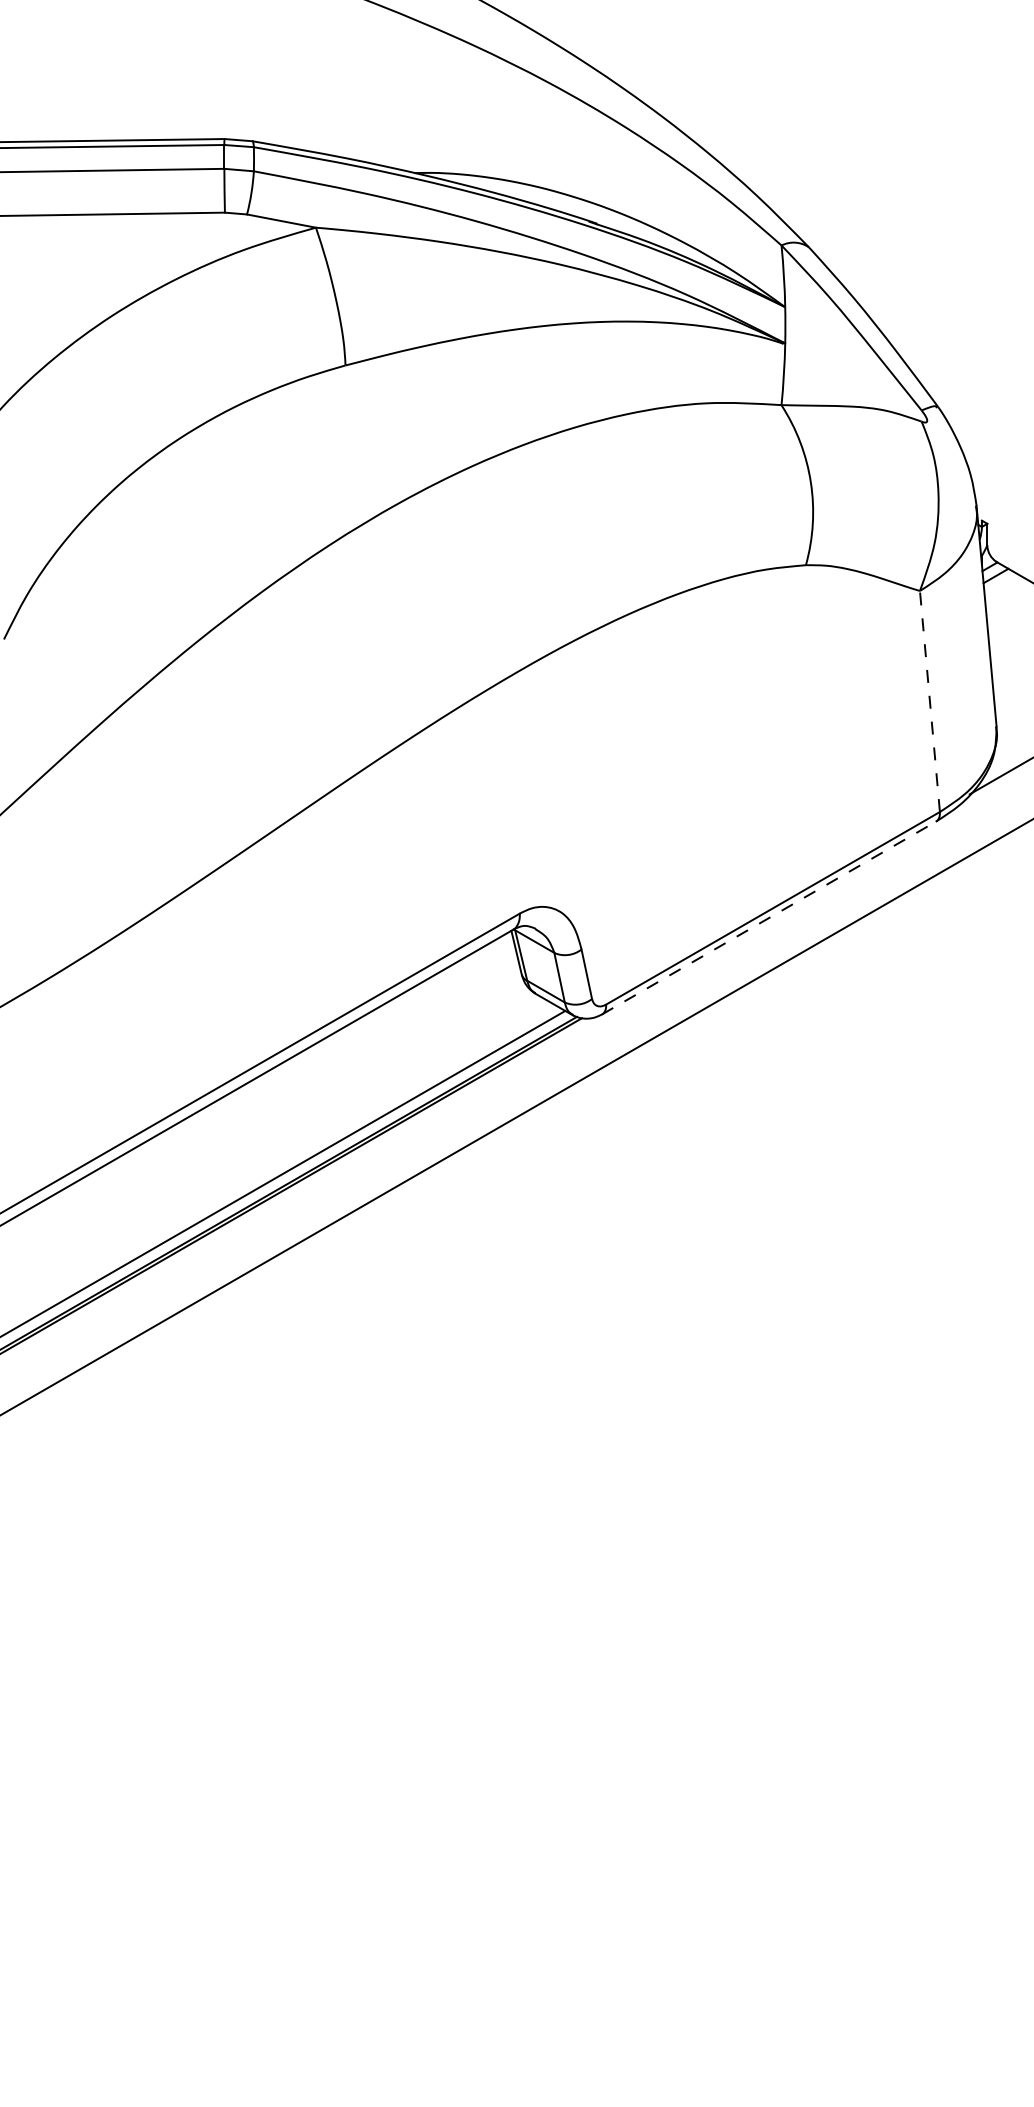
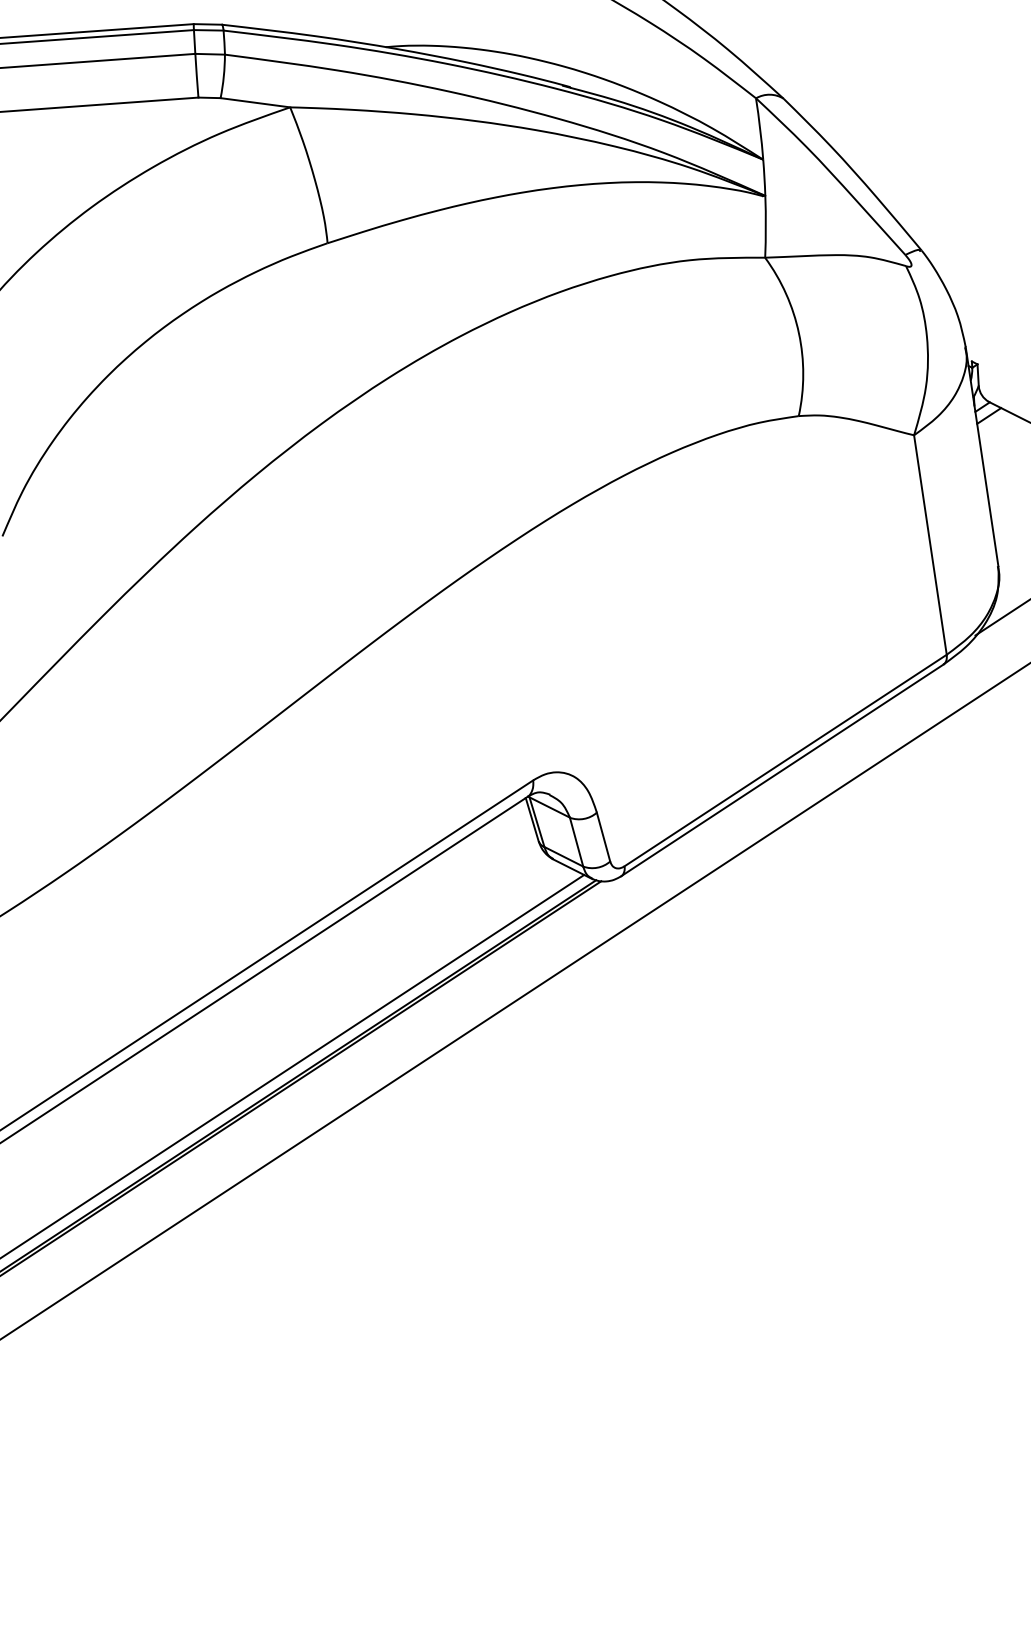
line: (929, 701) -> (929, 545), dashed -> solid
line: (769, 918) -> (782, 770), dashed -> solid

